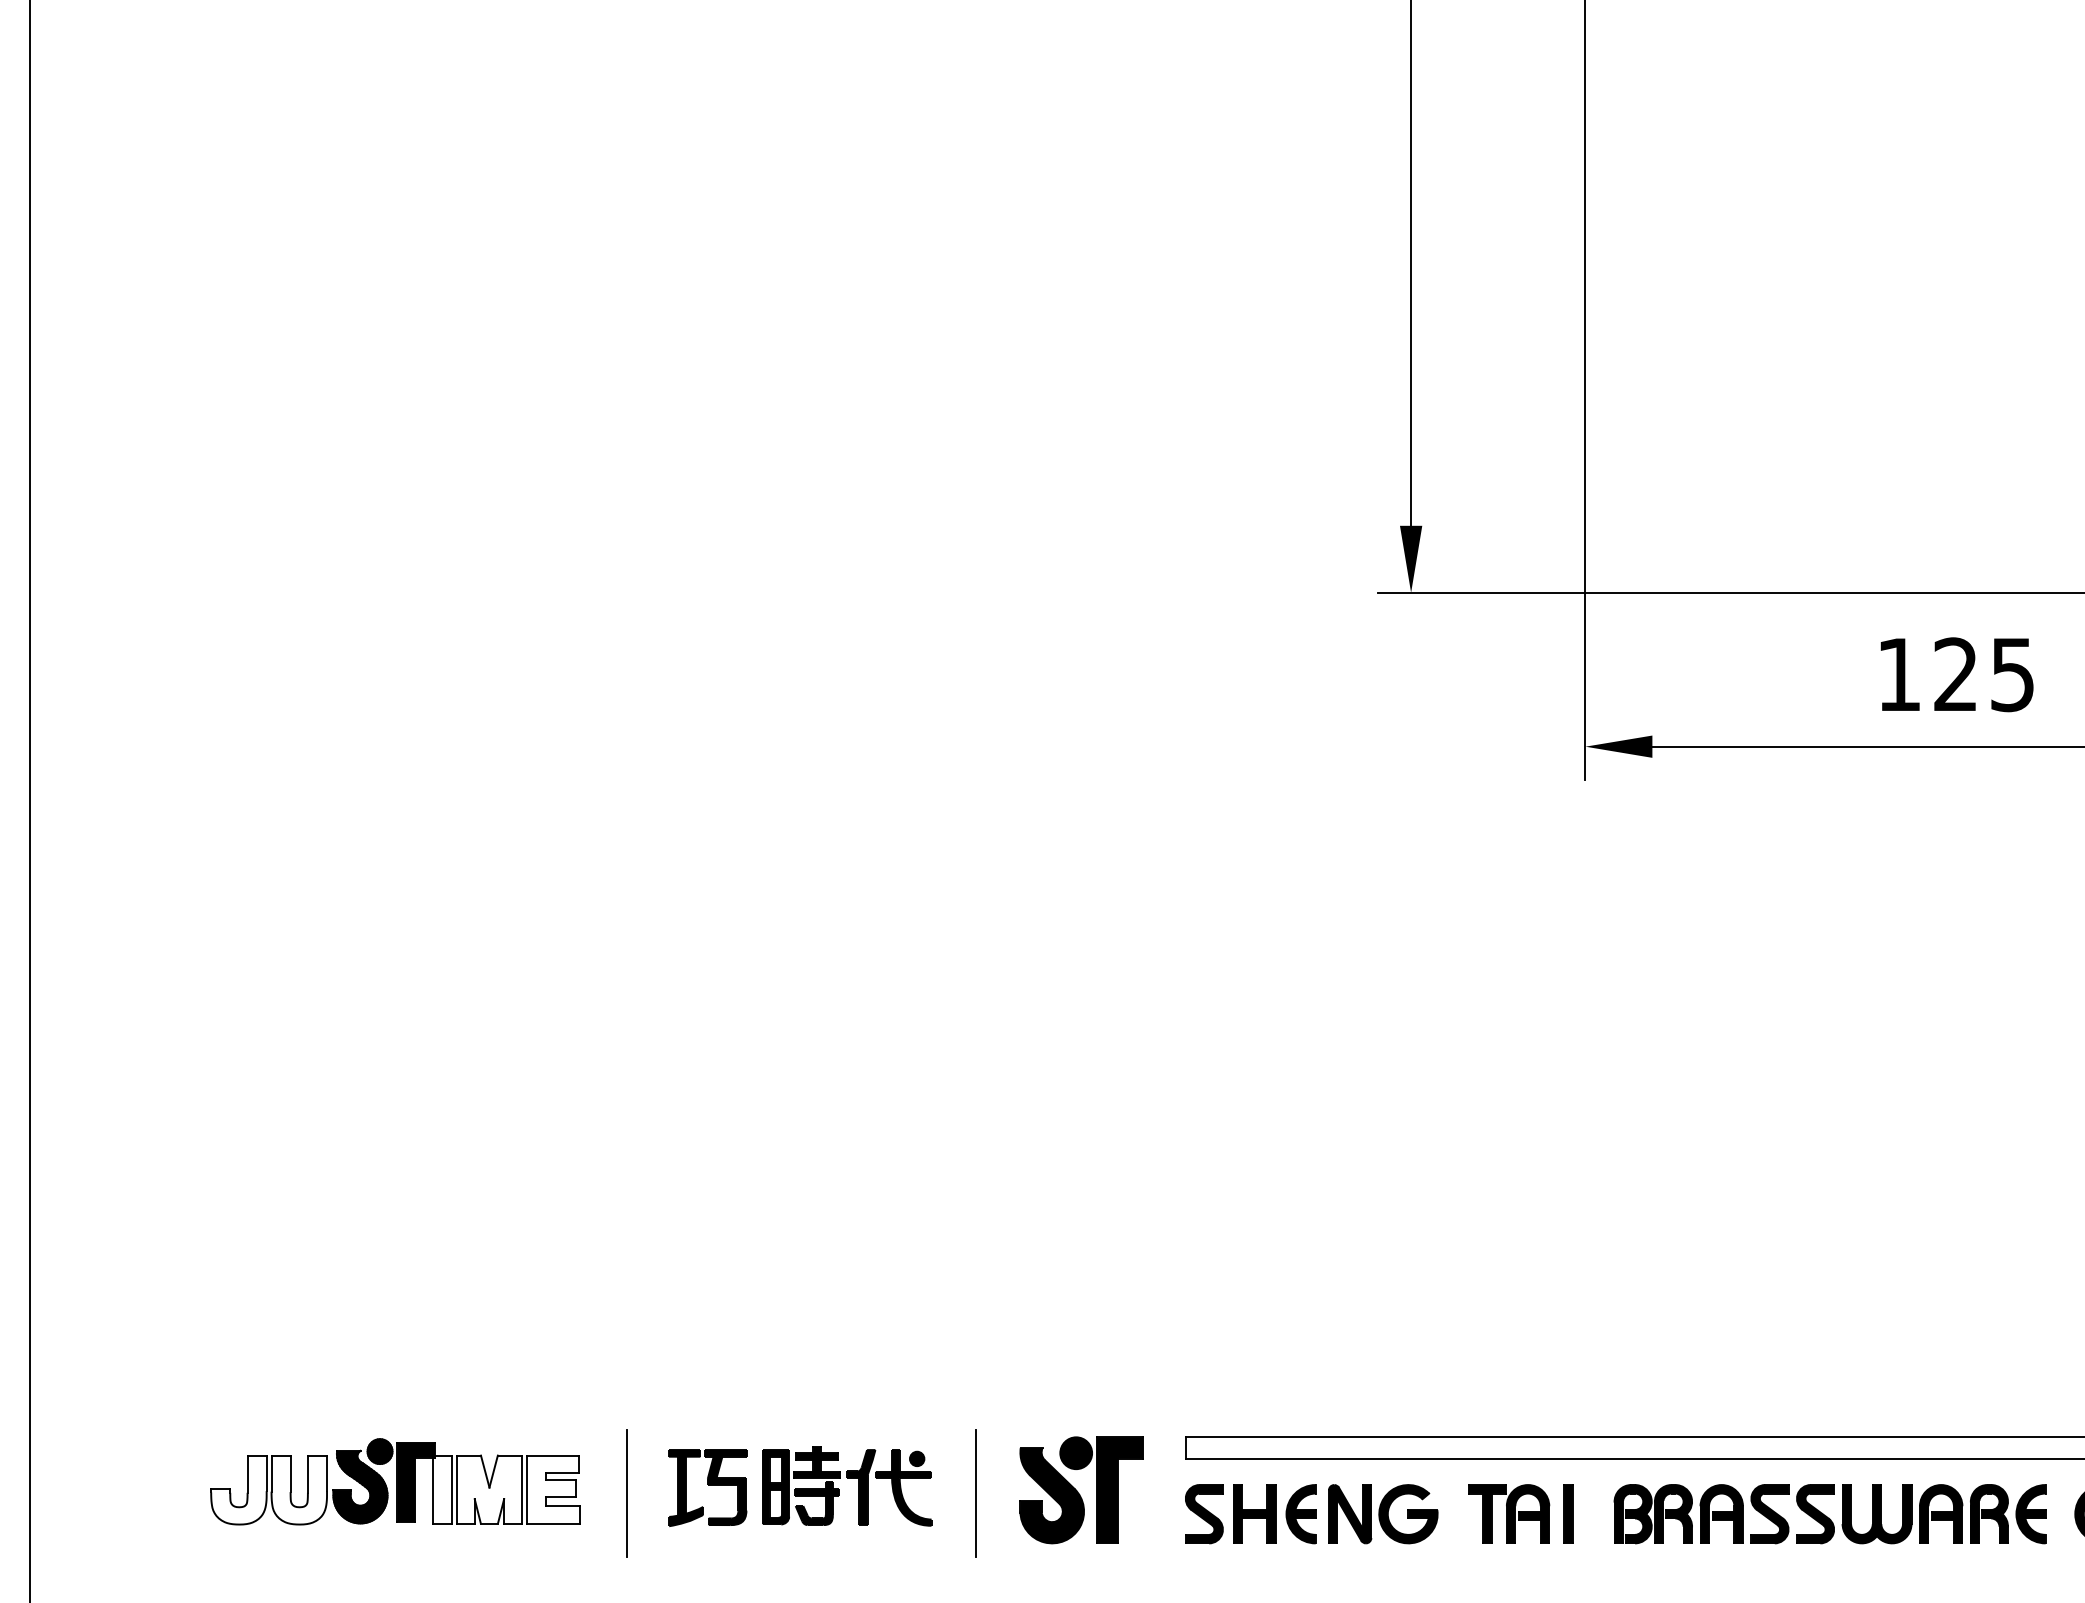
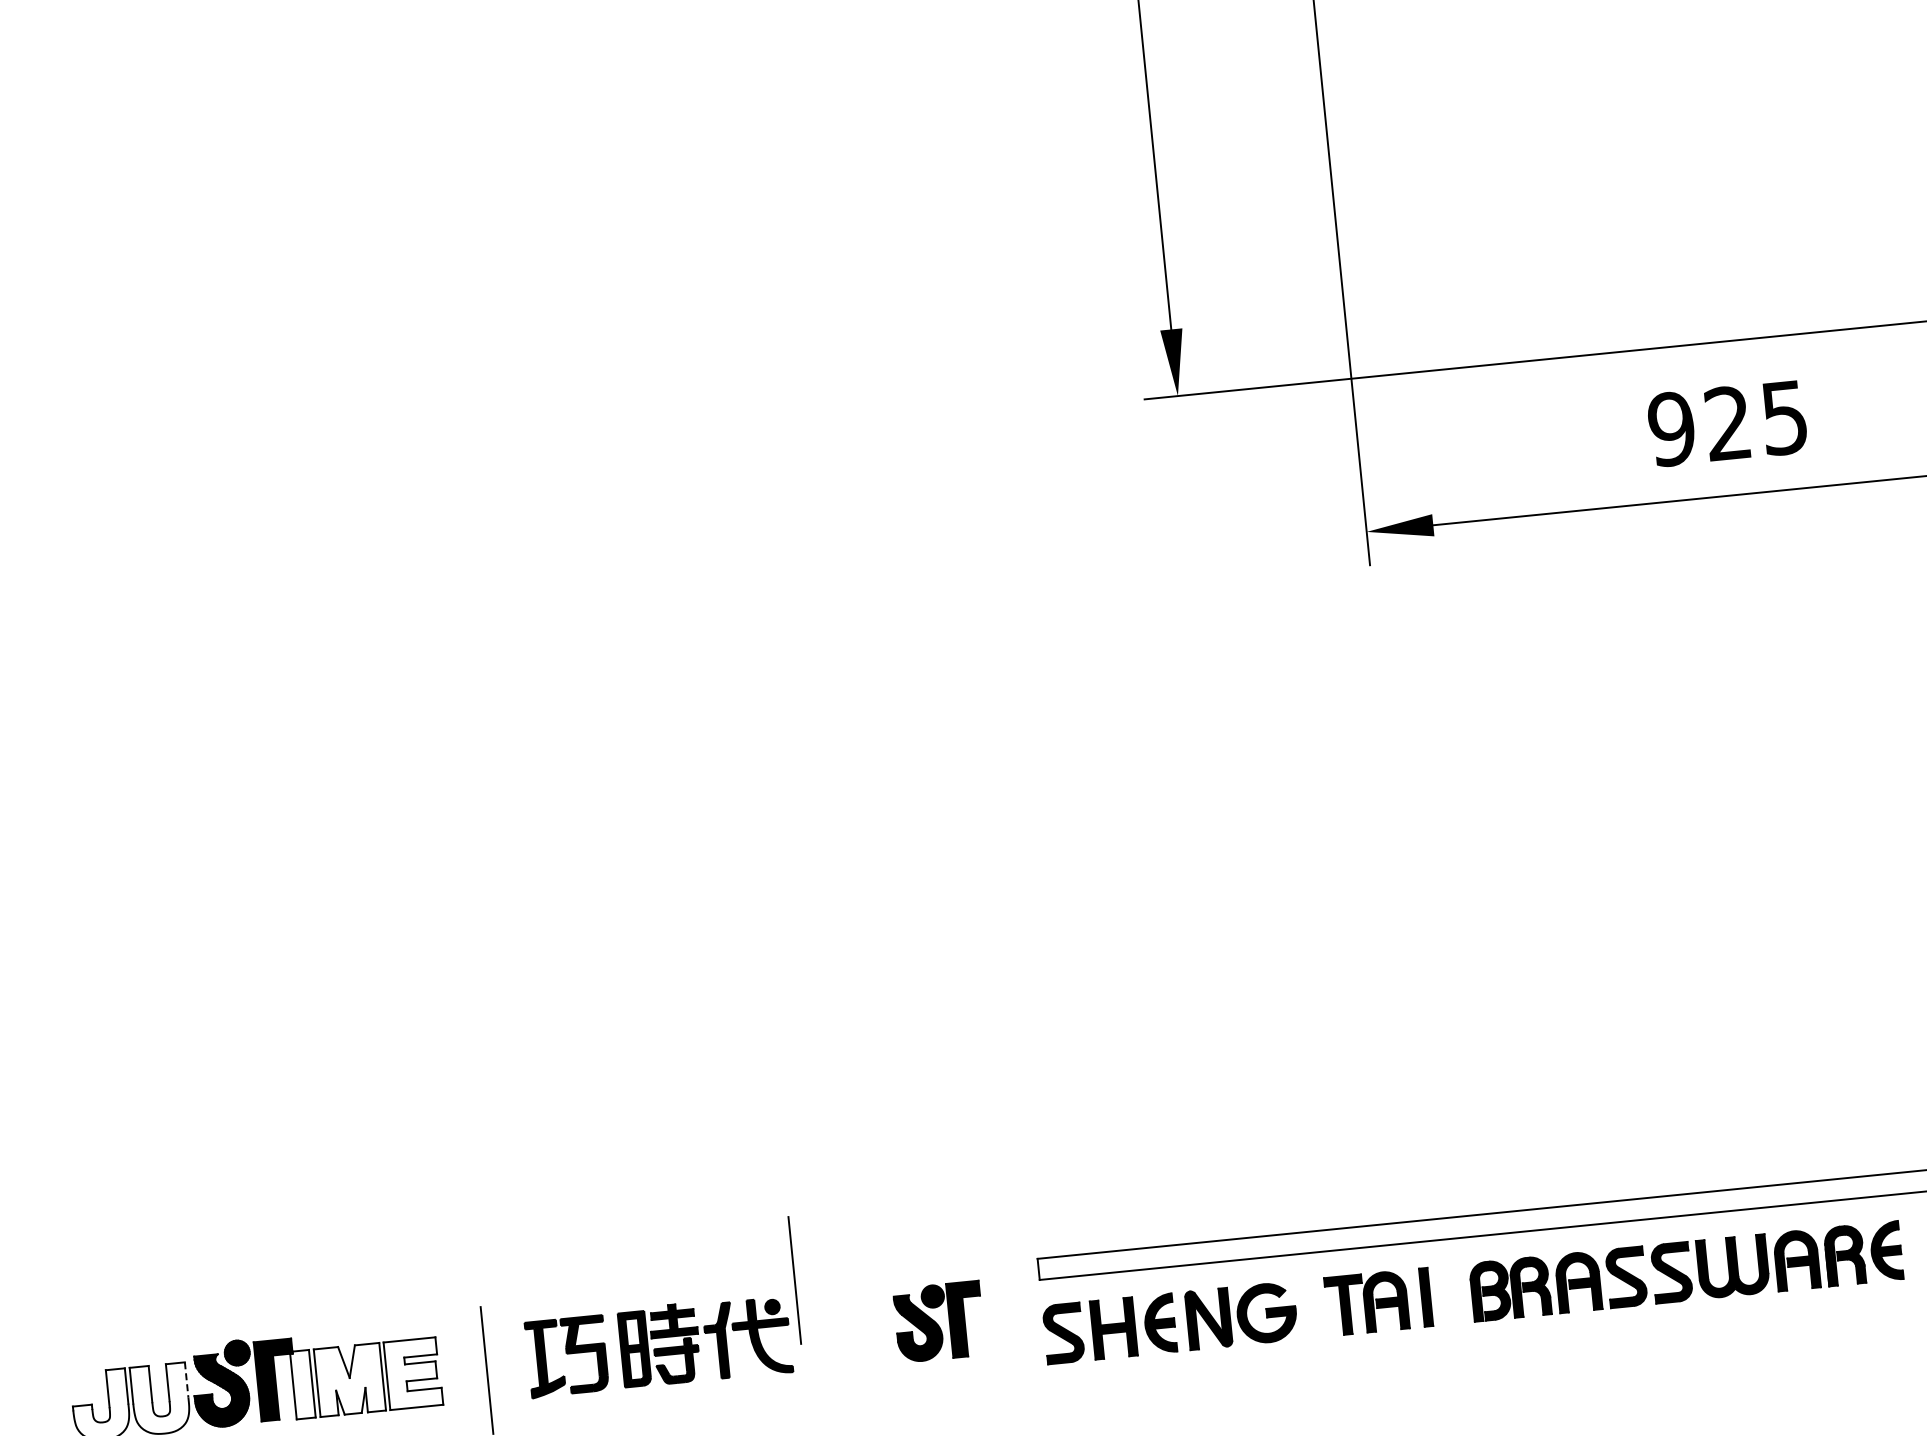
text: (1898, 674) -> (1671, 428), 125 -> 925
line: (327, 1473) -> (187, 1380), solid -> dashed
part: (1081, 1490) -> (939, 1322), size x0.7
line: (975, 1493) -> (794, 1280), moved

